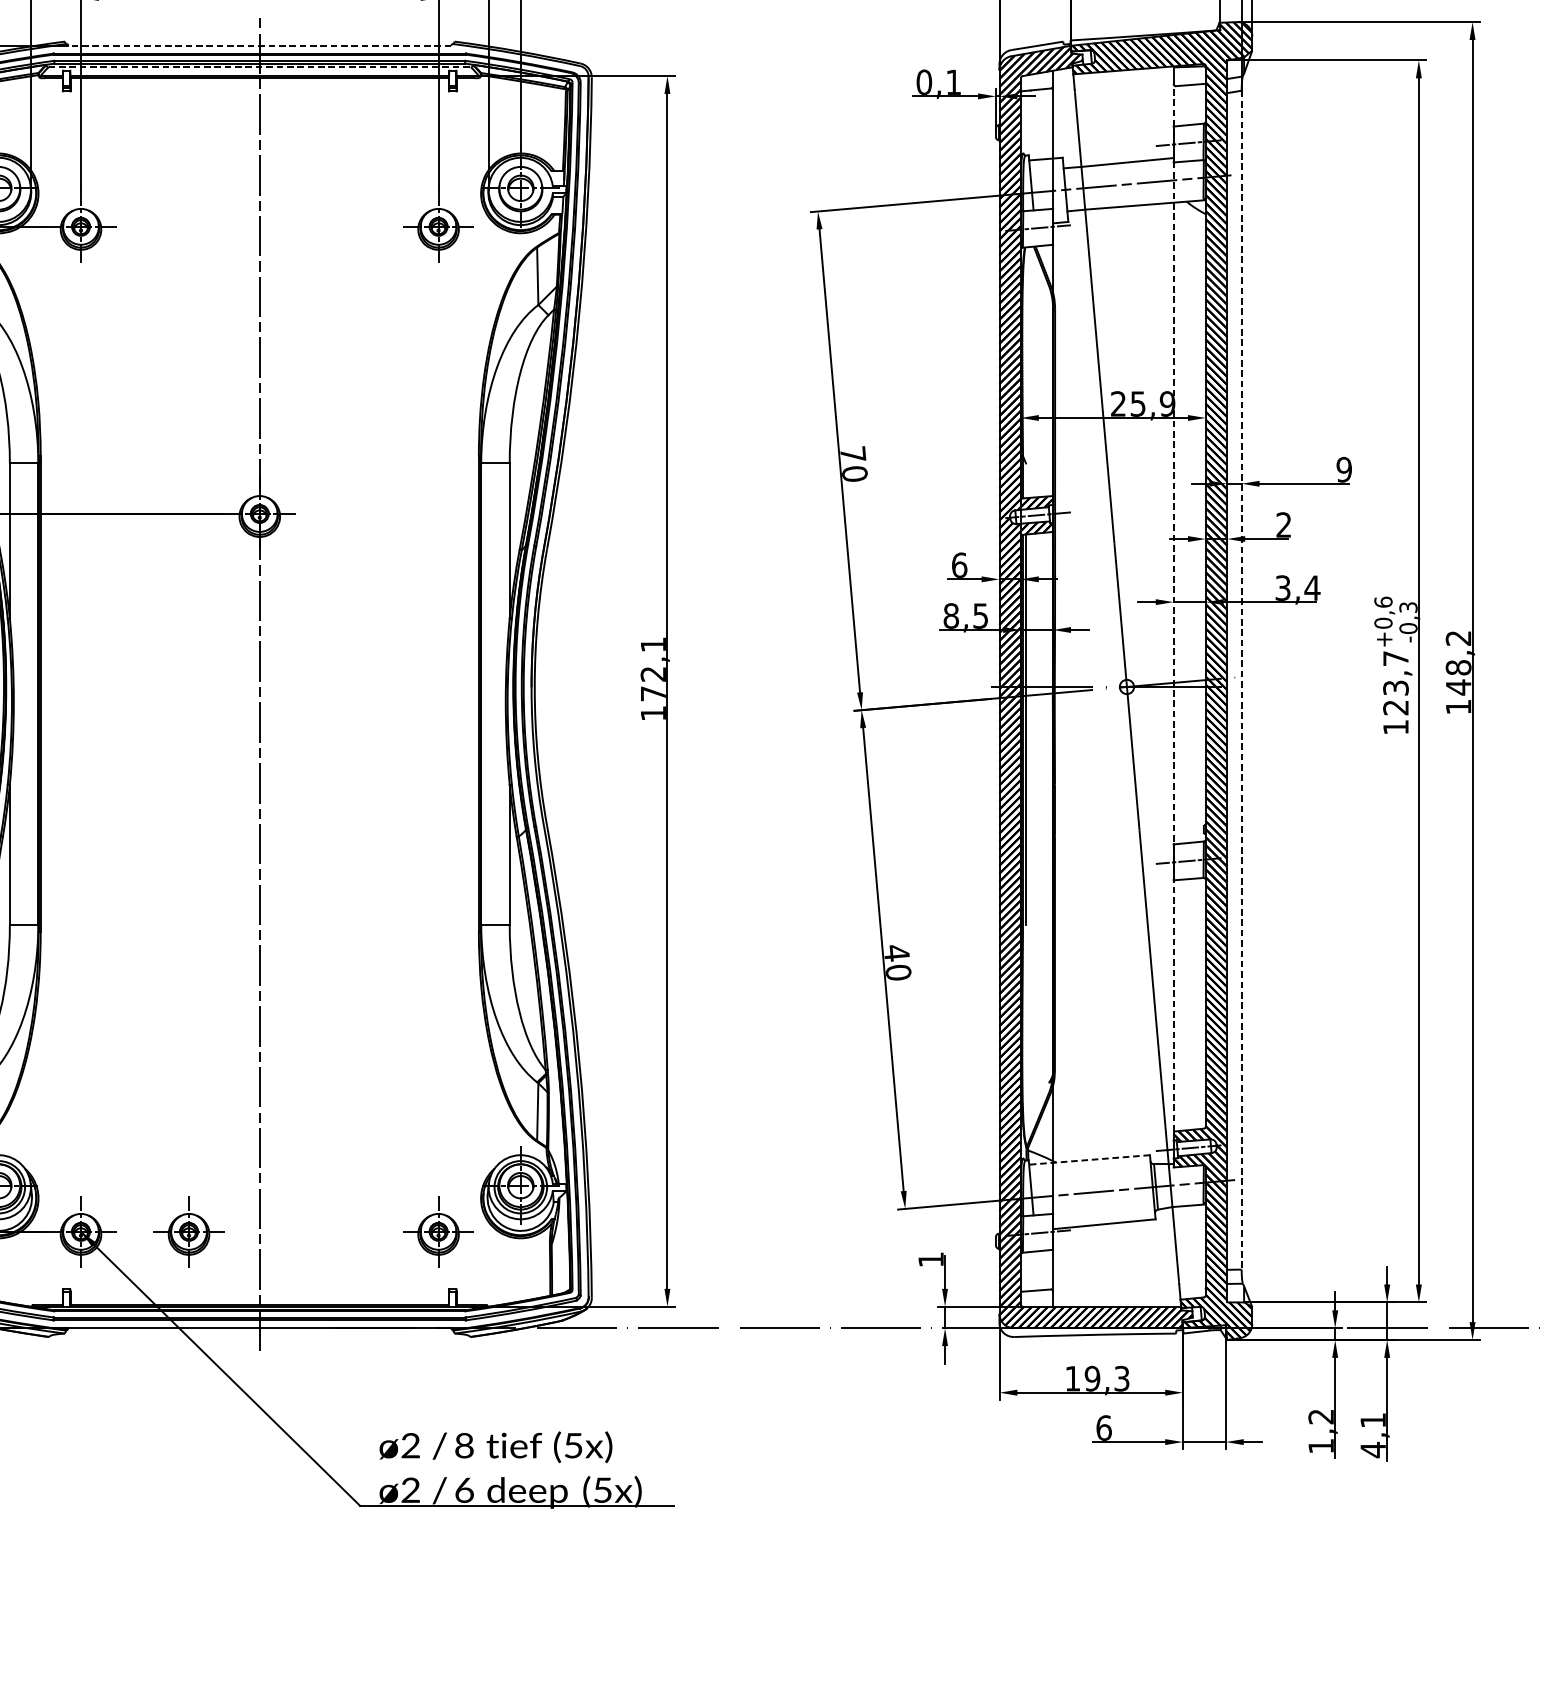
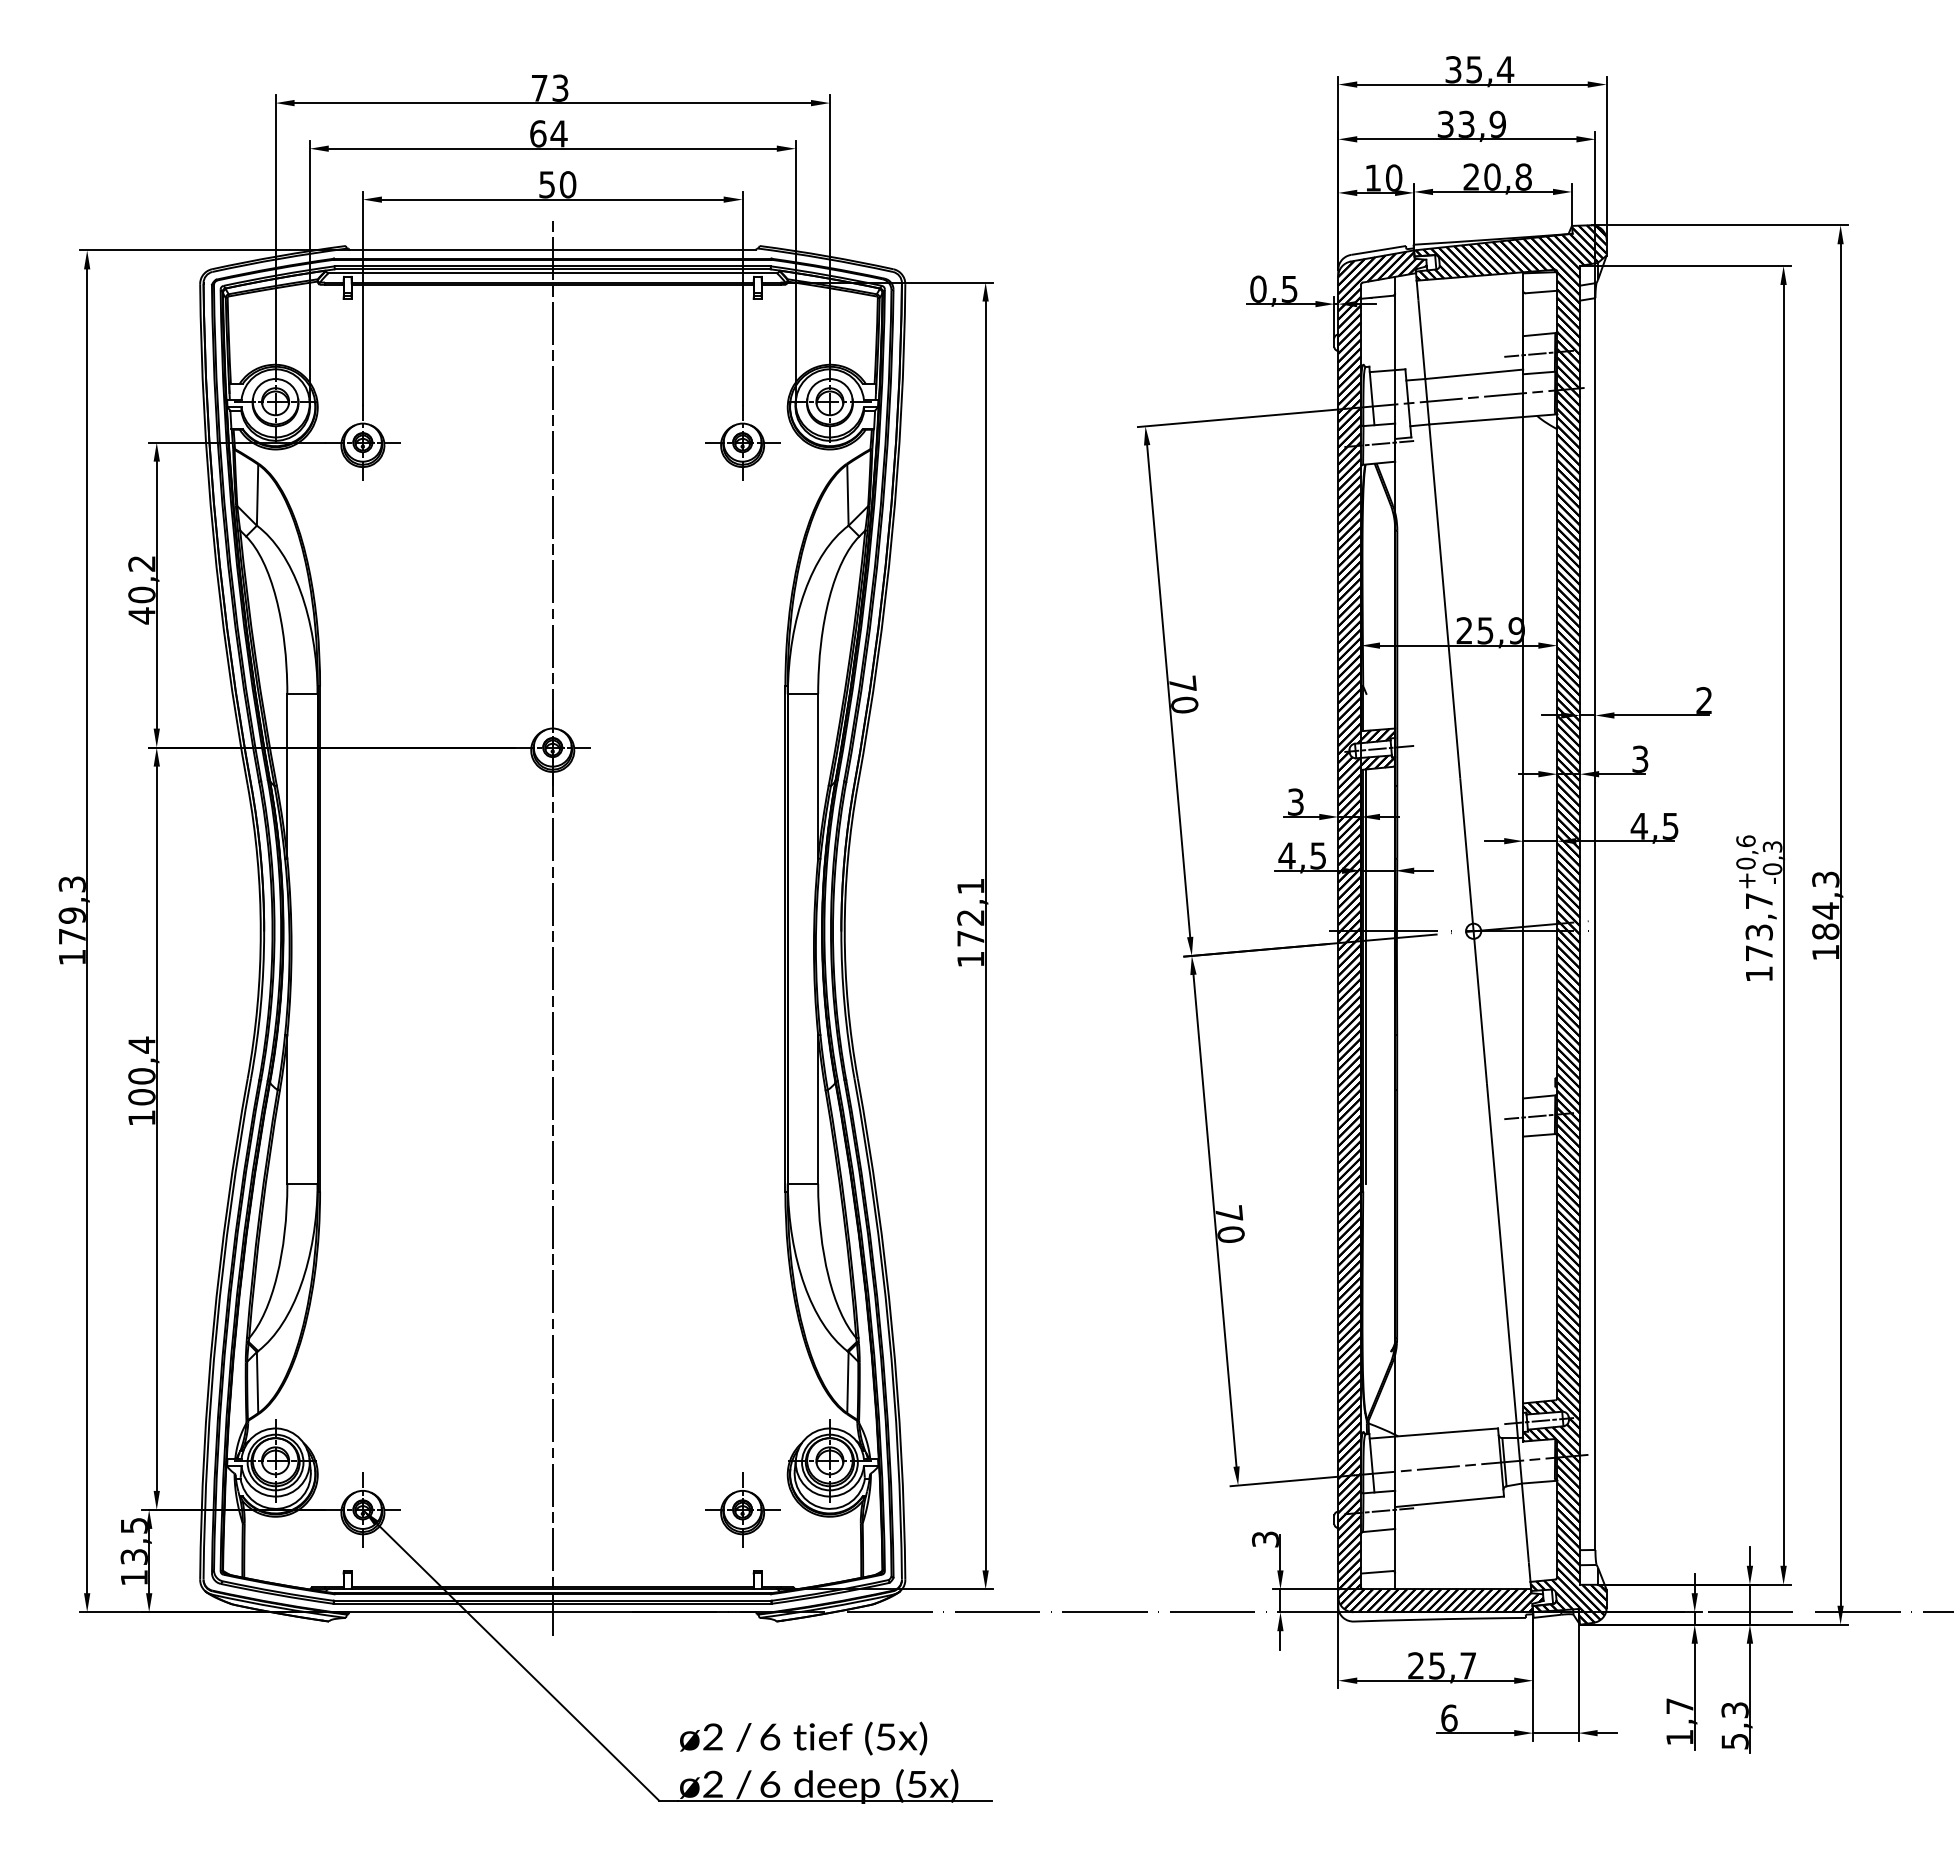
line: (259, 45) -> (552, 250), dashed -> solid
line: (260, 67) -> (553, 273), dashed -> solid
text: (953, 82) -> (1289, 289), 0,1 -> 0,5
text: (1344, 469) -> (1704, 700), 9 -> 2
text: (1284, 524) -> (1640, 758), 2 -> 3
text: (959, 564) -> (1295, 801), 6 -> 3
text: (1297, 587) -> (1654, 825), 3,4 -> 4,5
line: (1173, 607) -> (1523, 846), dashed -> solid
text: (950, 615) -> (1286, 855), 8,5 -> 4,5
text: (1458, 662) -> (1825, 905), 148,2 -> 184,3
line: (1241, 680) -> (1595, 924), dashed -> solid
text: (1395, 707) -> (1758, 953), 123,7 -> 173,7
text: (897, 952) -> (1229, 1213), 40 -> 70
line: (1089, 1159) -> (1433, 1433), dashed -> solid
part: (188, 1231) -> (477, 1509), removed
text: (930, 1259) -> (1265, 1539), 1 -> 3
text: (1097, 1378) -> (1442, 1665), 19,3 -> 25,7
text: (1320, 1417) -> (1679, 1706), 1,2 -> 1,7
text: (1372, 1435) -> (1734, 1726), 4,1 -> 5,3
text: (464, 1445) -> (770, 1736), 8 -> 6

